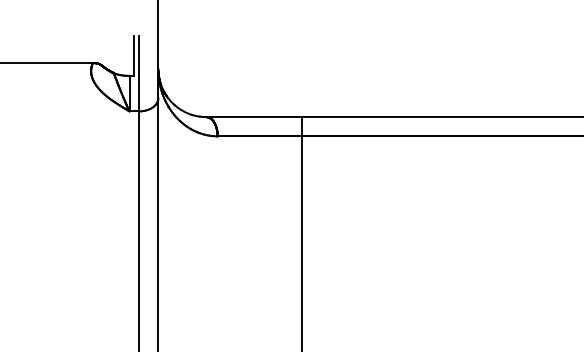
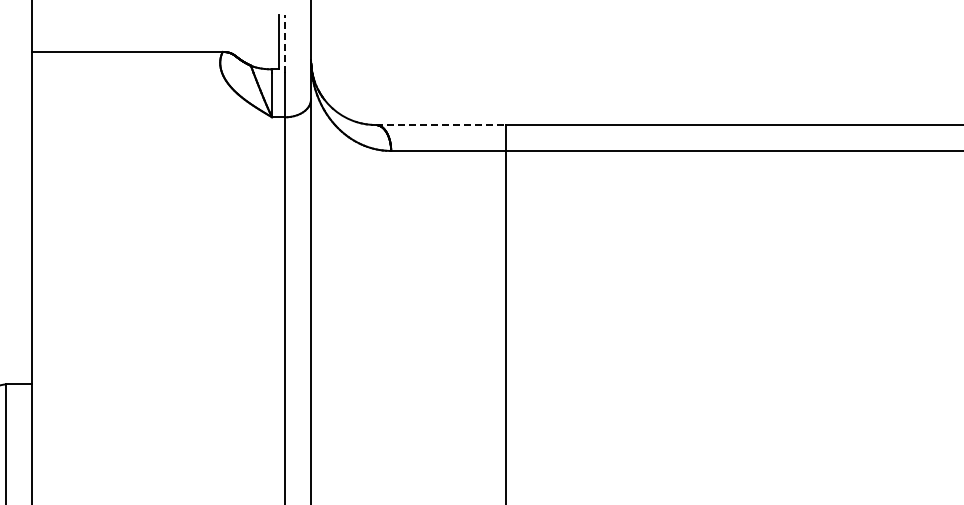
line: (139, 56) -> (285, 43), solid -> dashed
line: (254, 117) -> (440, 125), solid -> dashed

